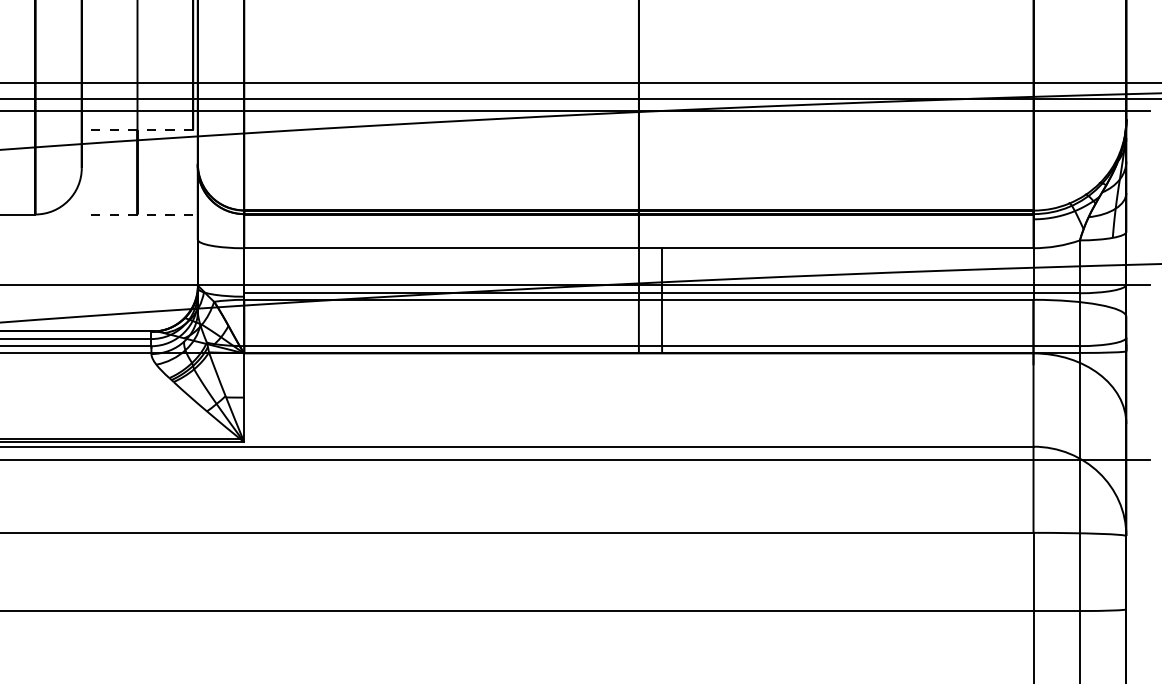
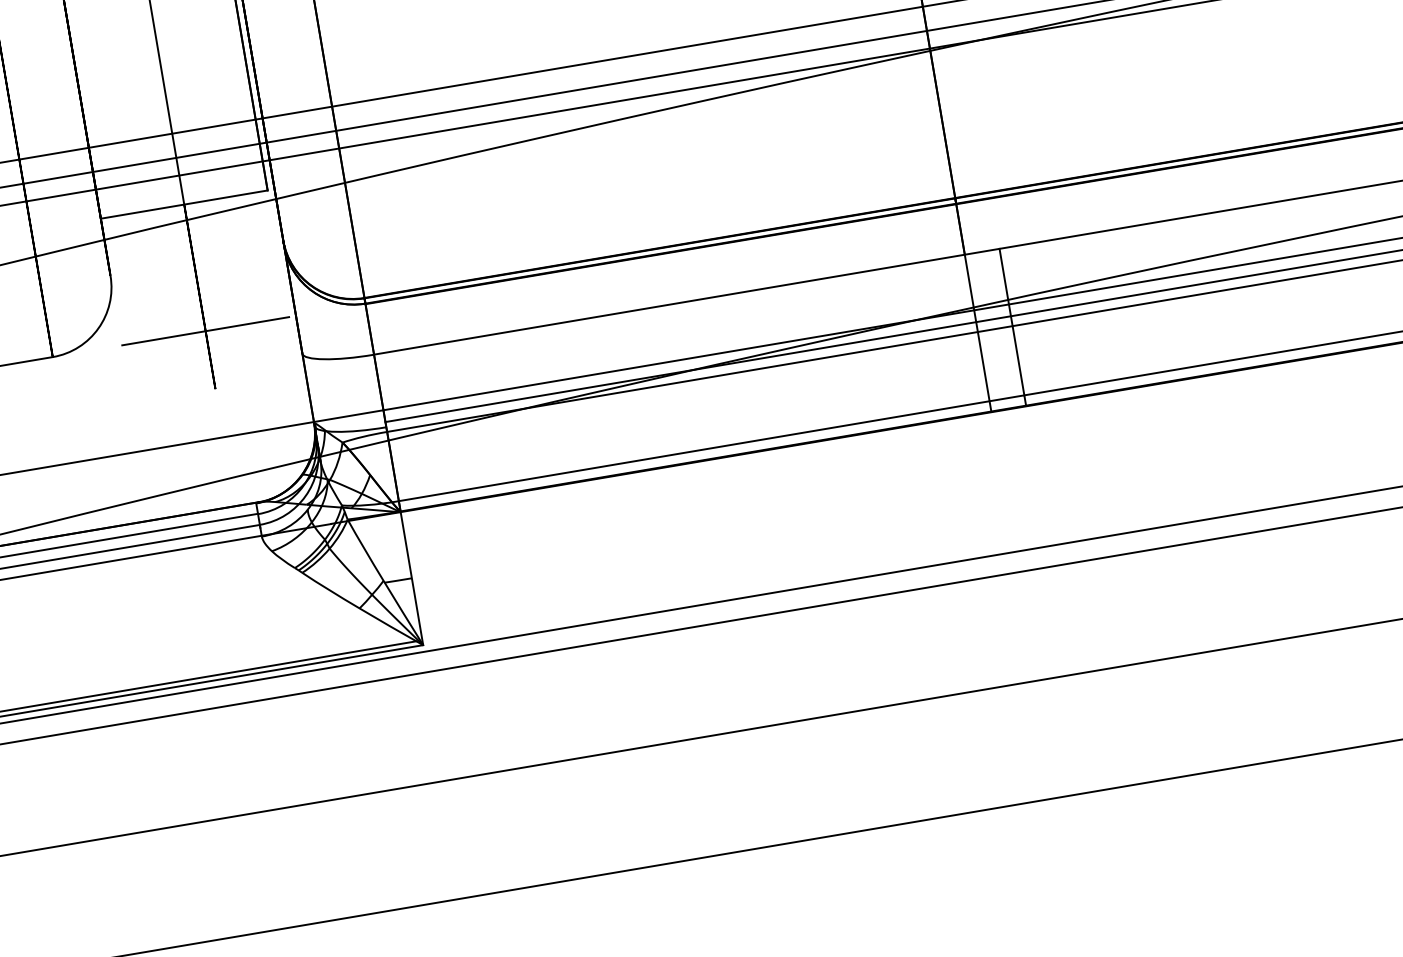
line: (137, 129) -> (184, 203), dashed -> solid
line: (137, 214) -> (205, 331), dashed -> solid

